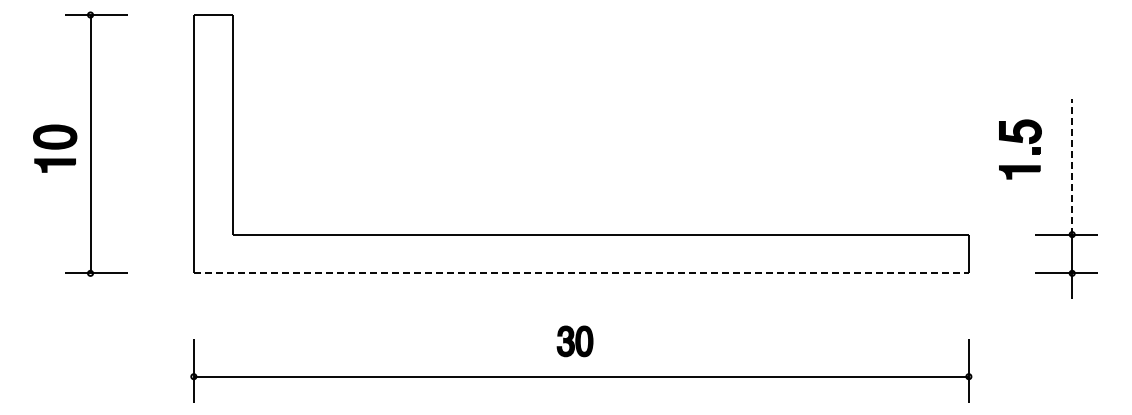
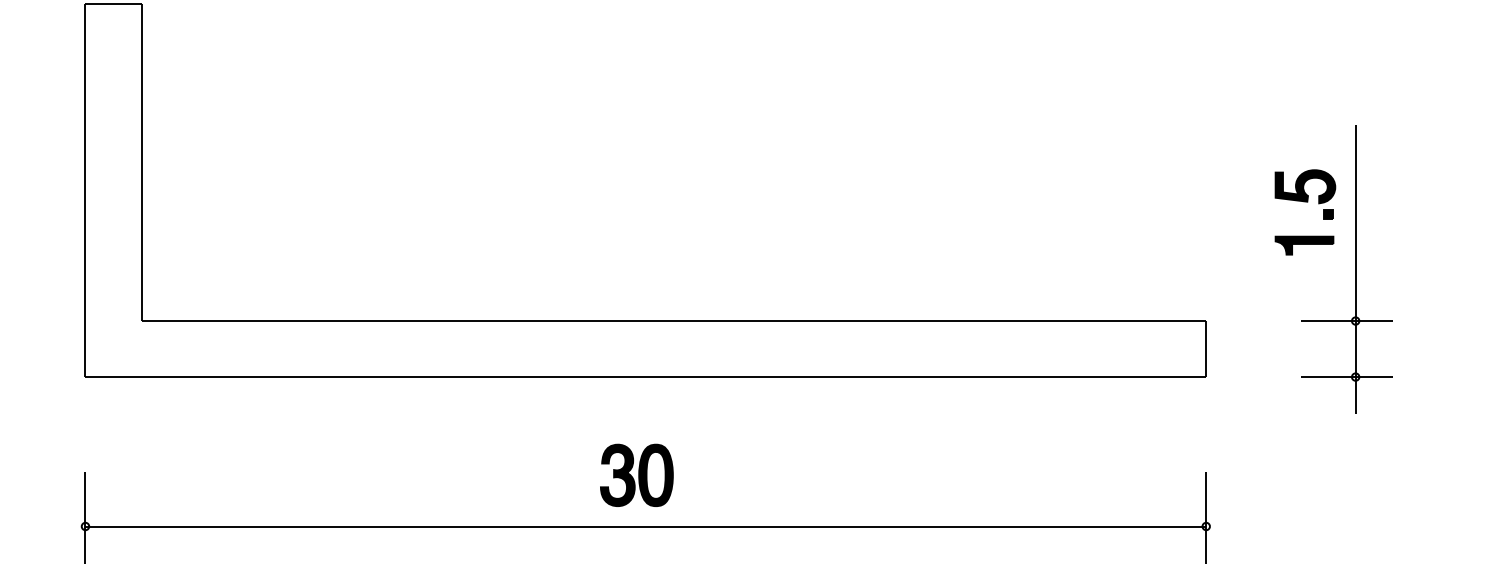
part: (1020, 142) -> (1305, 202), moved
line: (1072, 166) -> (1356, 222), dashed -> solid
line: (581, 273) -> (646, 377), dashed -> solid
part: (574, 341) -> (635, 475), size x1.43

